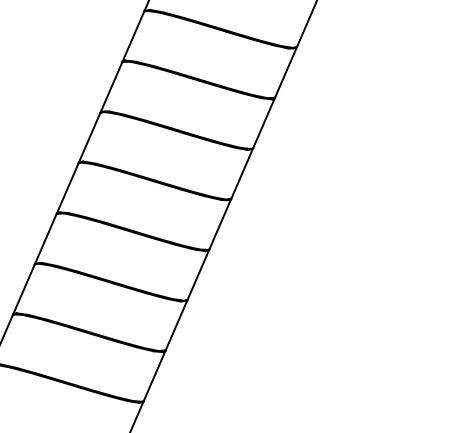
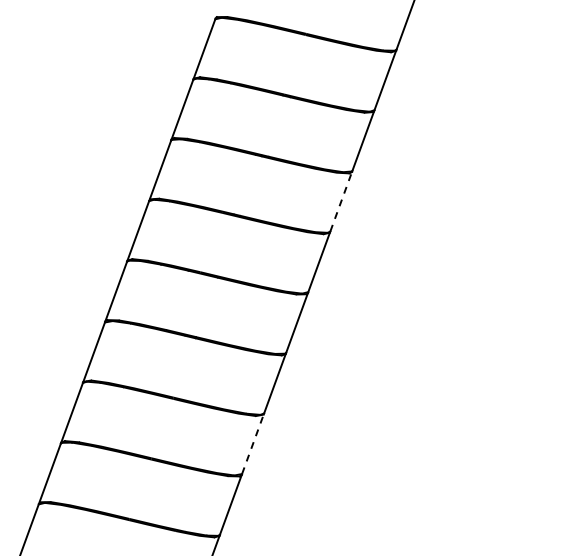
line: (264, 123) -> (341, 201), solid -> dashed
line: (176, 325) -> (252, 444), solid -> dashed

